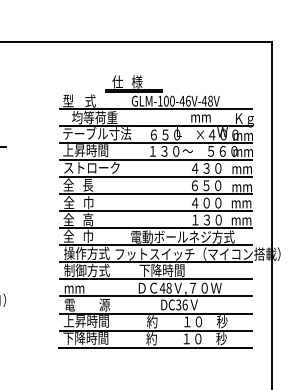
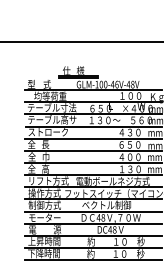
text: (206, 116) -> (129, 95), mm -> １００
text: (97, 150) -> (52, 119), 上昇時間 -> テーブル高サ
text: (91, 235) -> (48, 180), 全   巾 -> リフト方式
text: (173, 270) -> (106, 205), 下降時間 -> ベクトル制御
text: (86, 287) -> (44, 217), mm -> モーター
text: (181, 304) -> (112, 229), DC36 -> DC48

